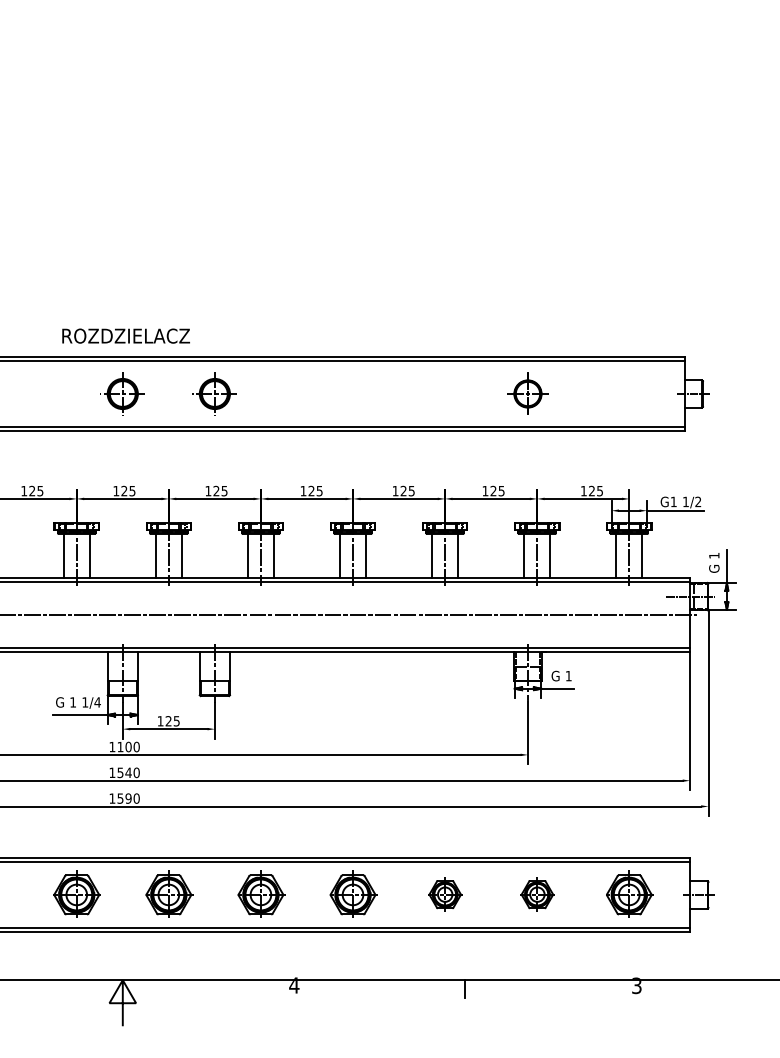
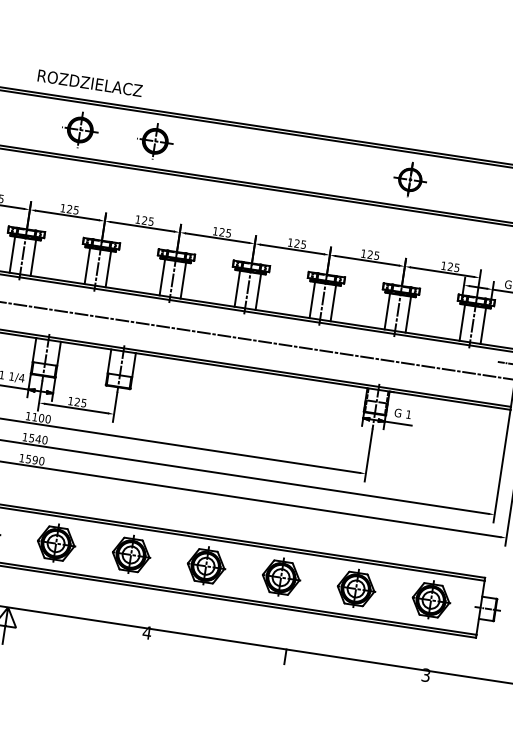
part: (445, 893) -> (281, 576), size x1.43
part: (537, 893) -> (356, 587), size x1.43

